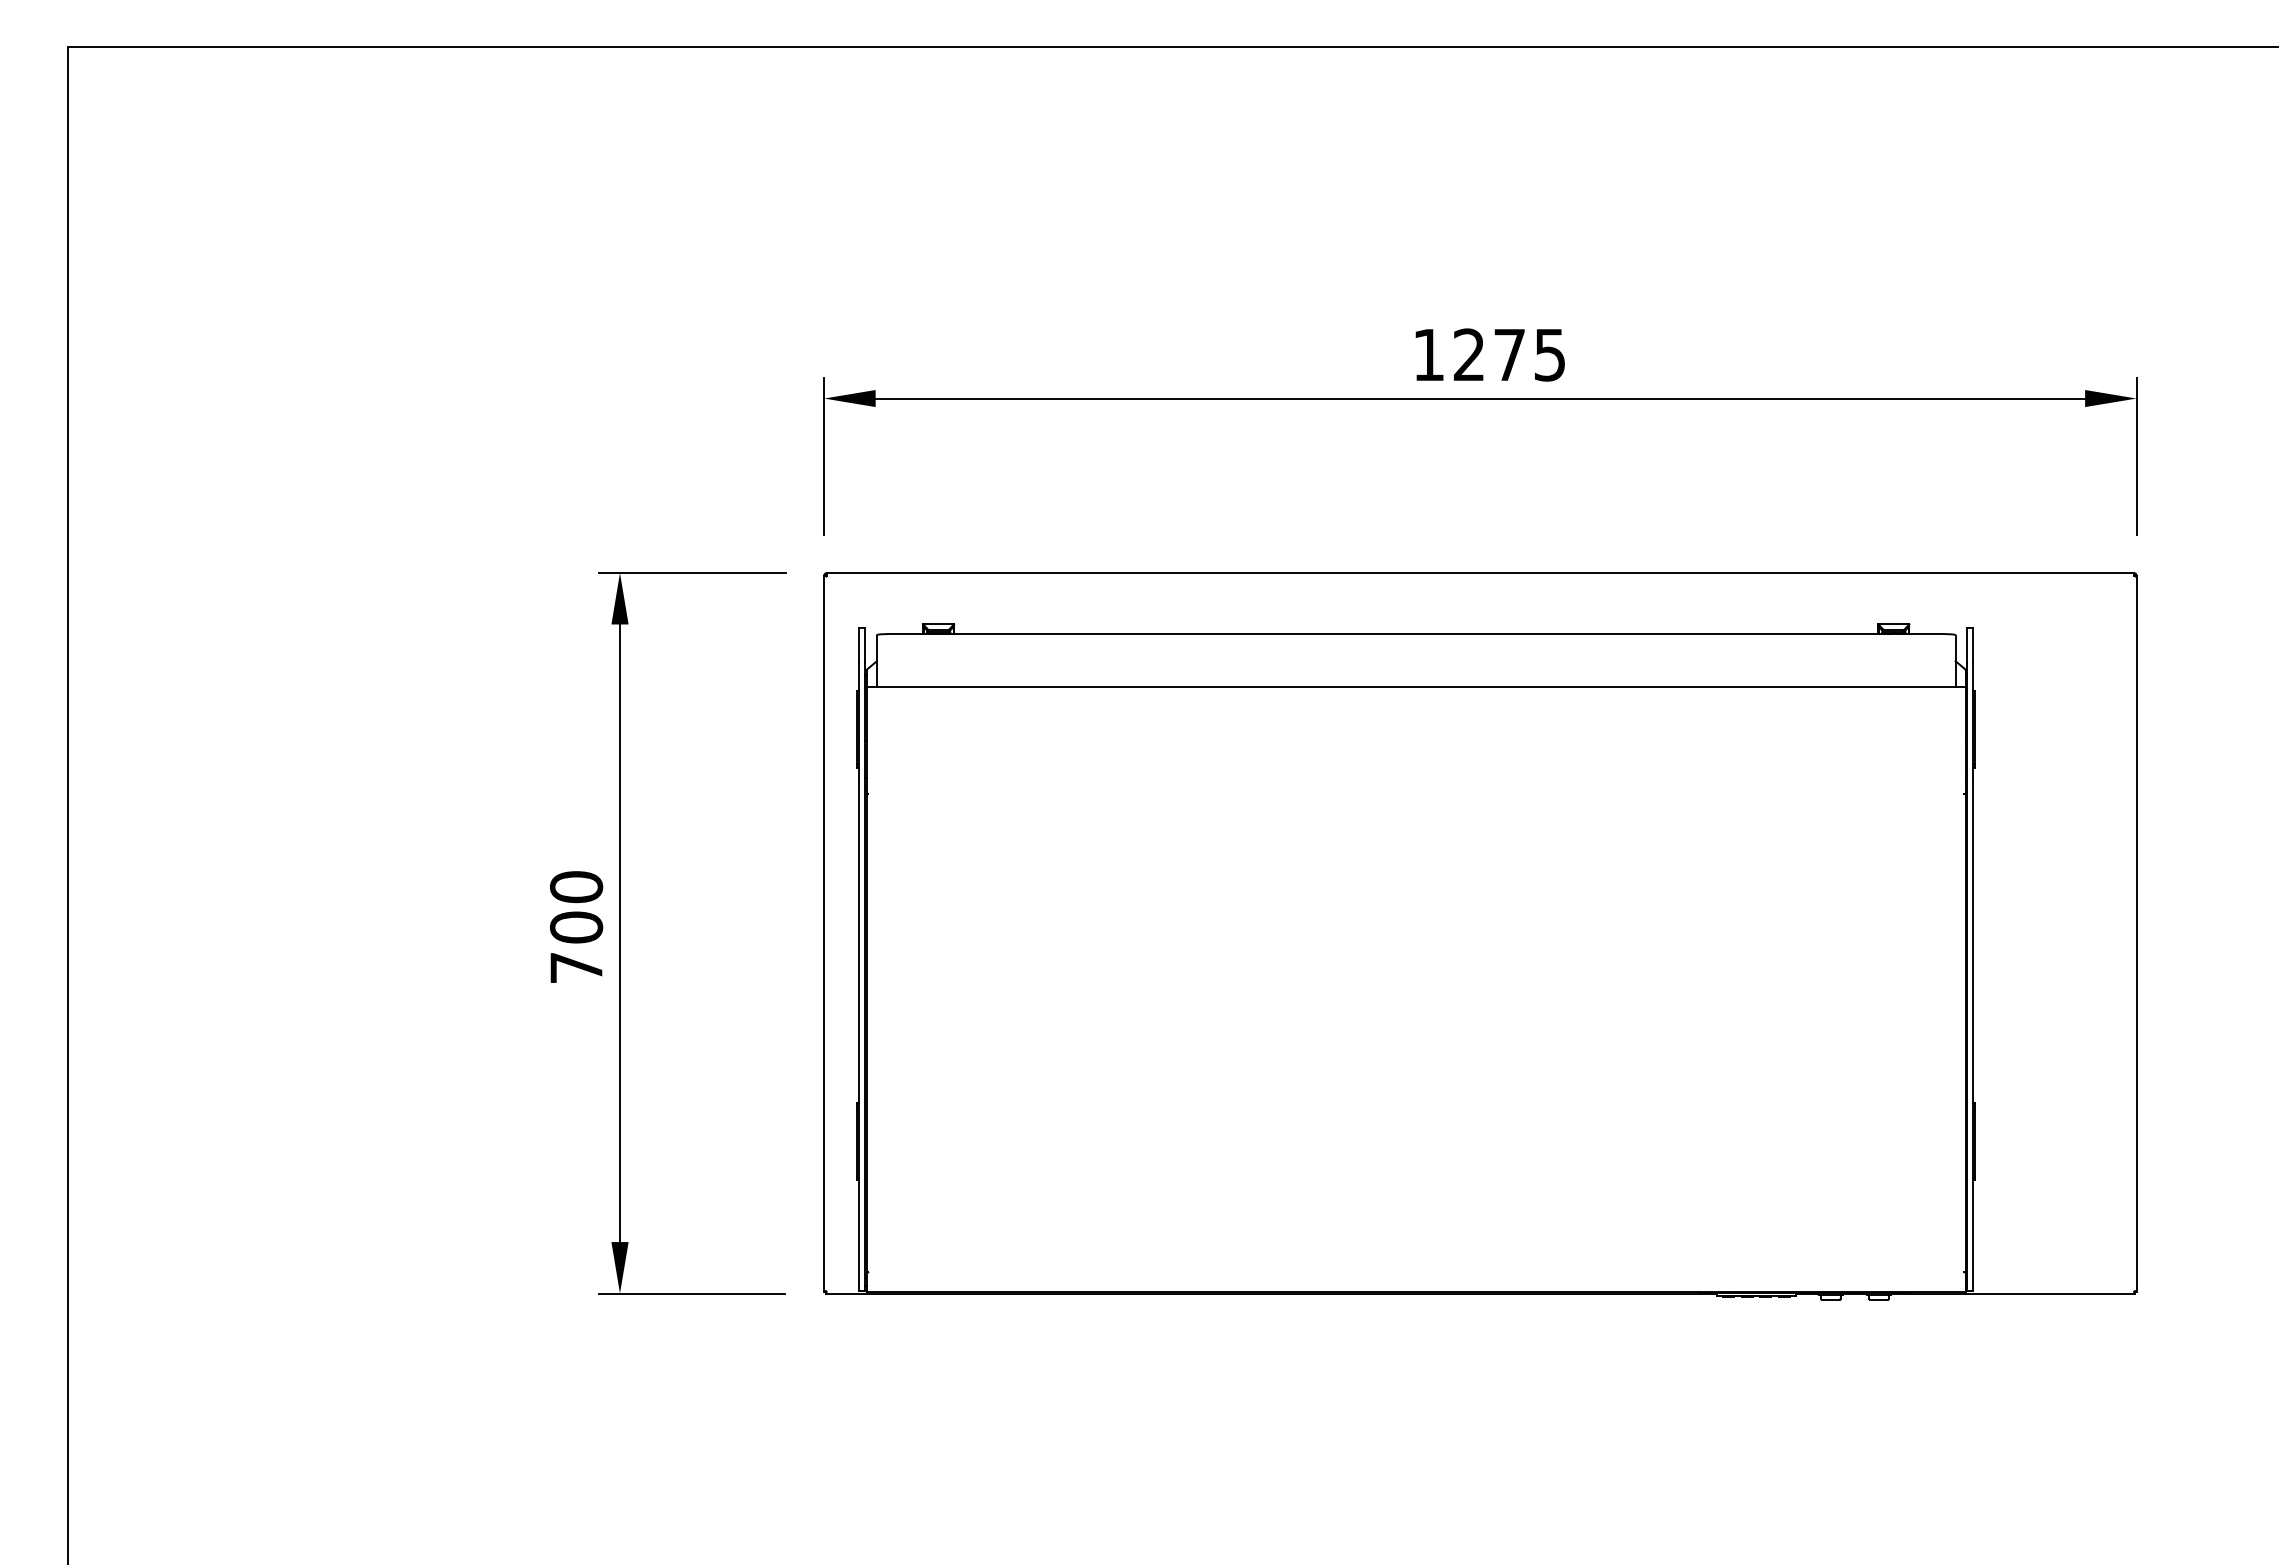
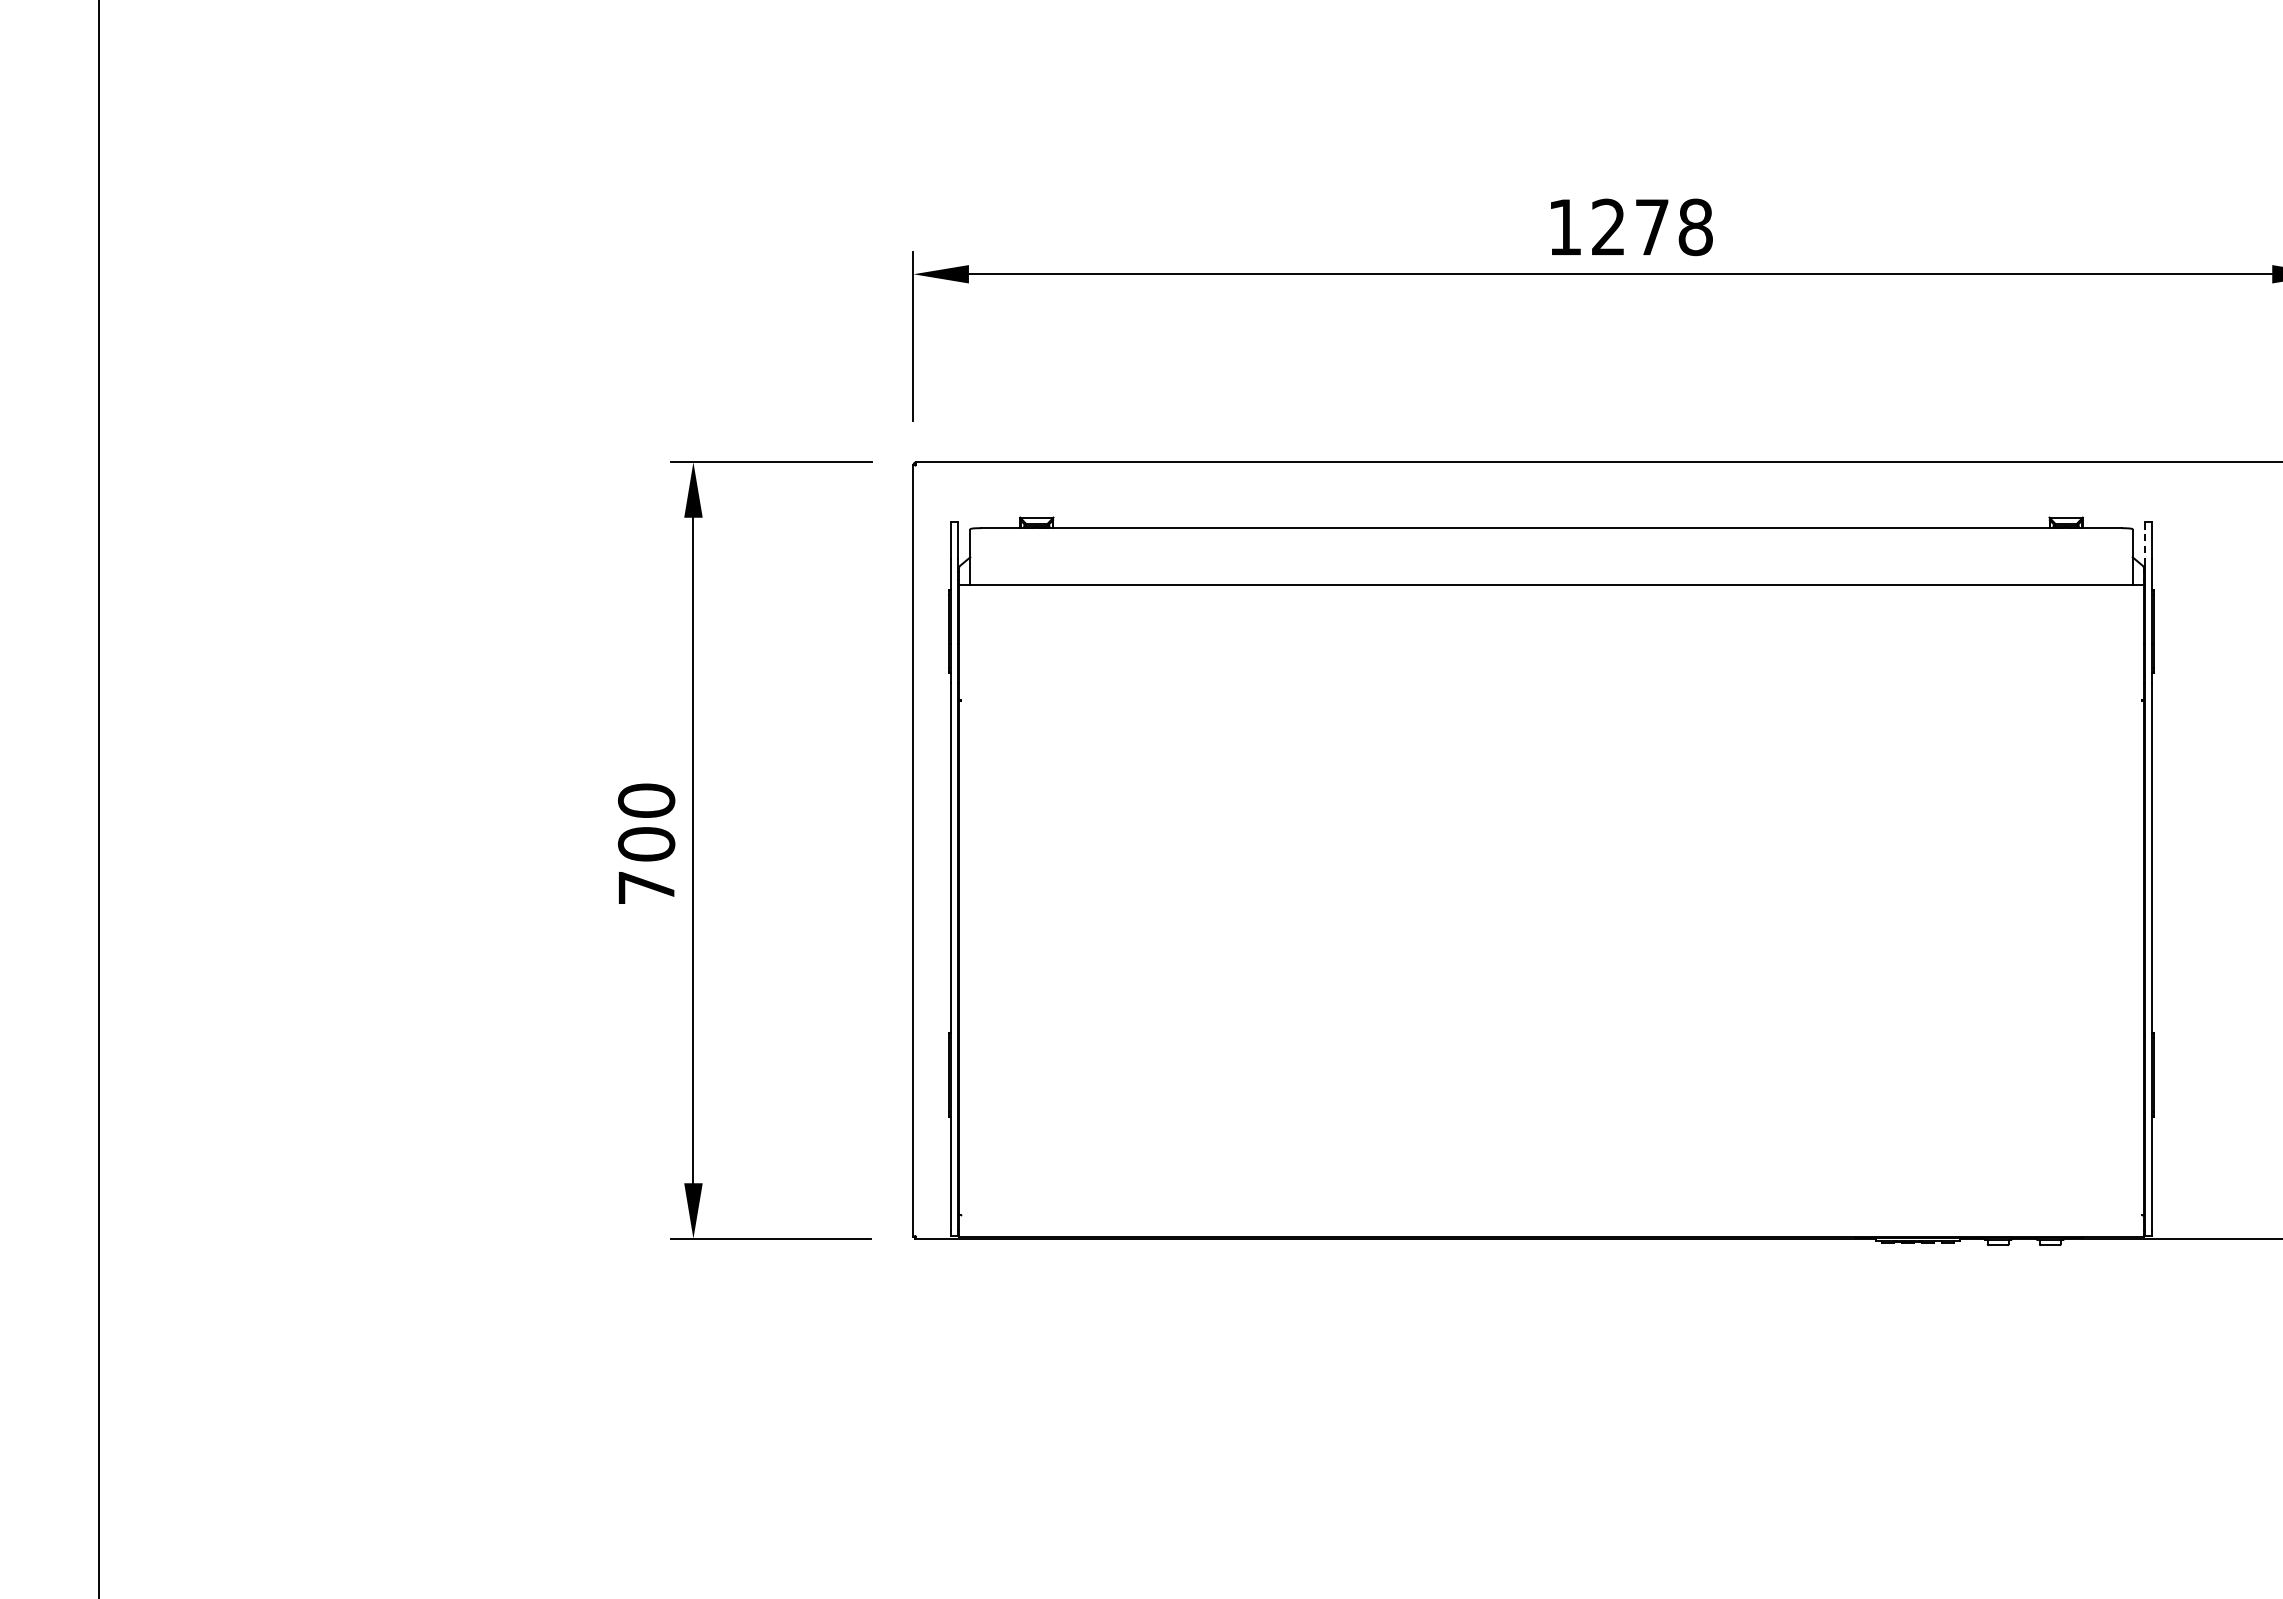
text: (1550, 354) -> (1696, 226), 1275 -> 1278
line: (1967, 646) -> (2145, 541), solid -> dashed

